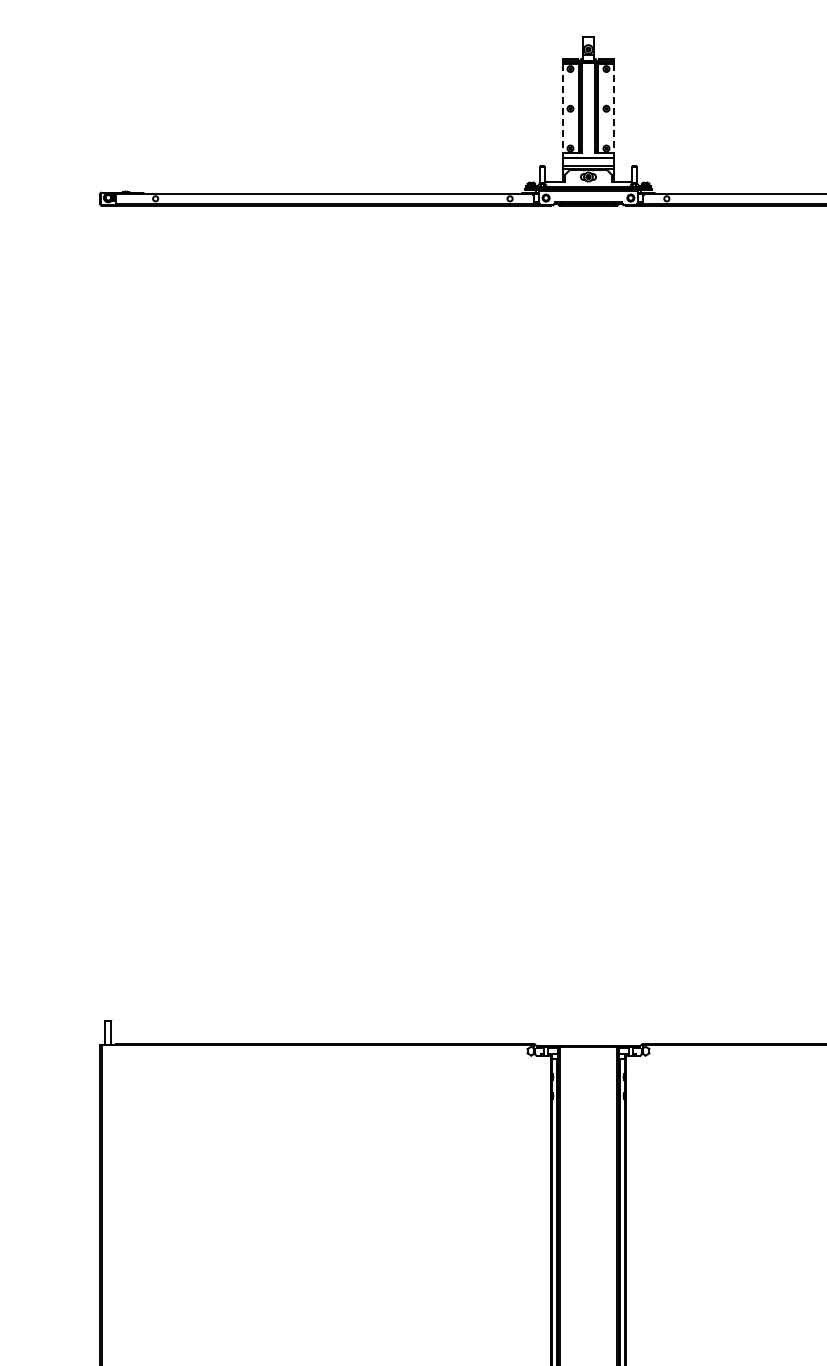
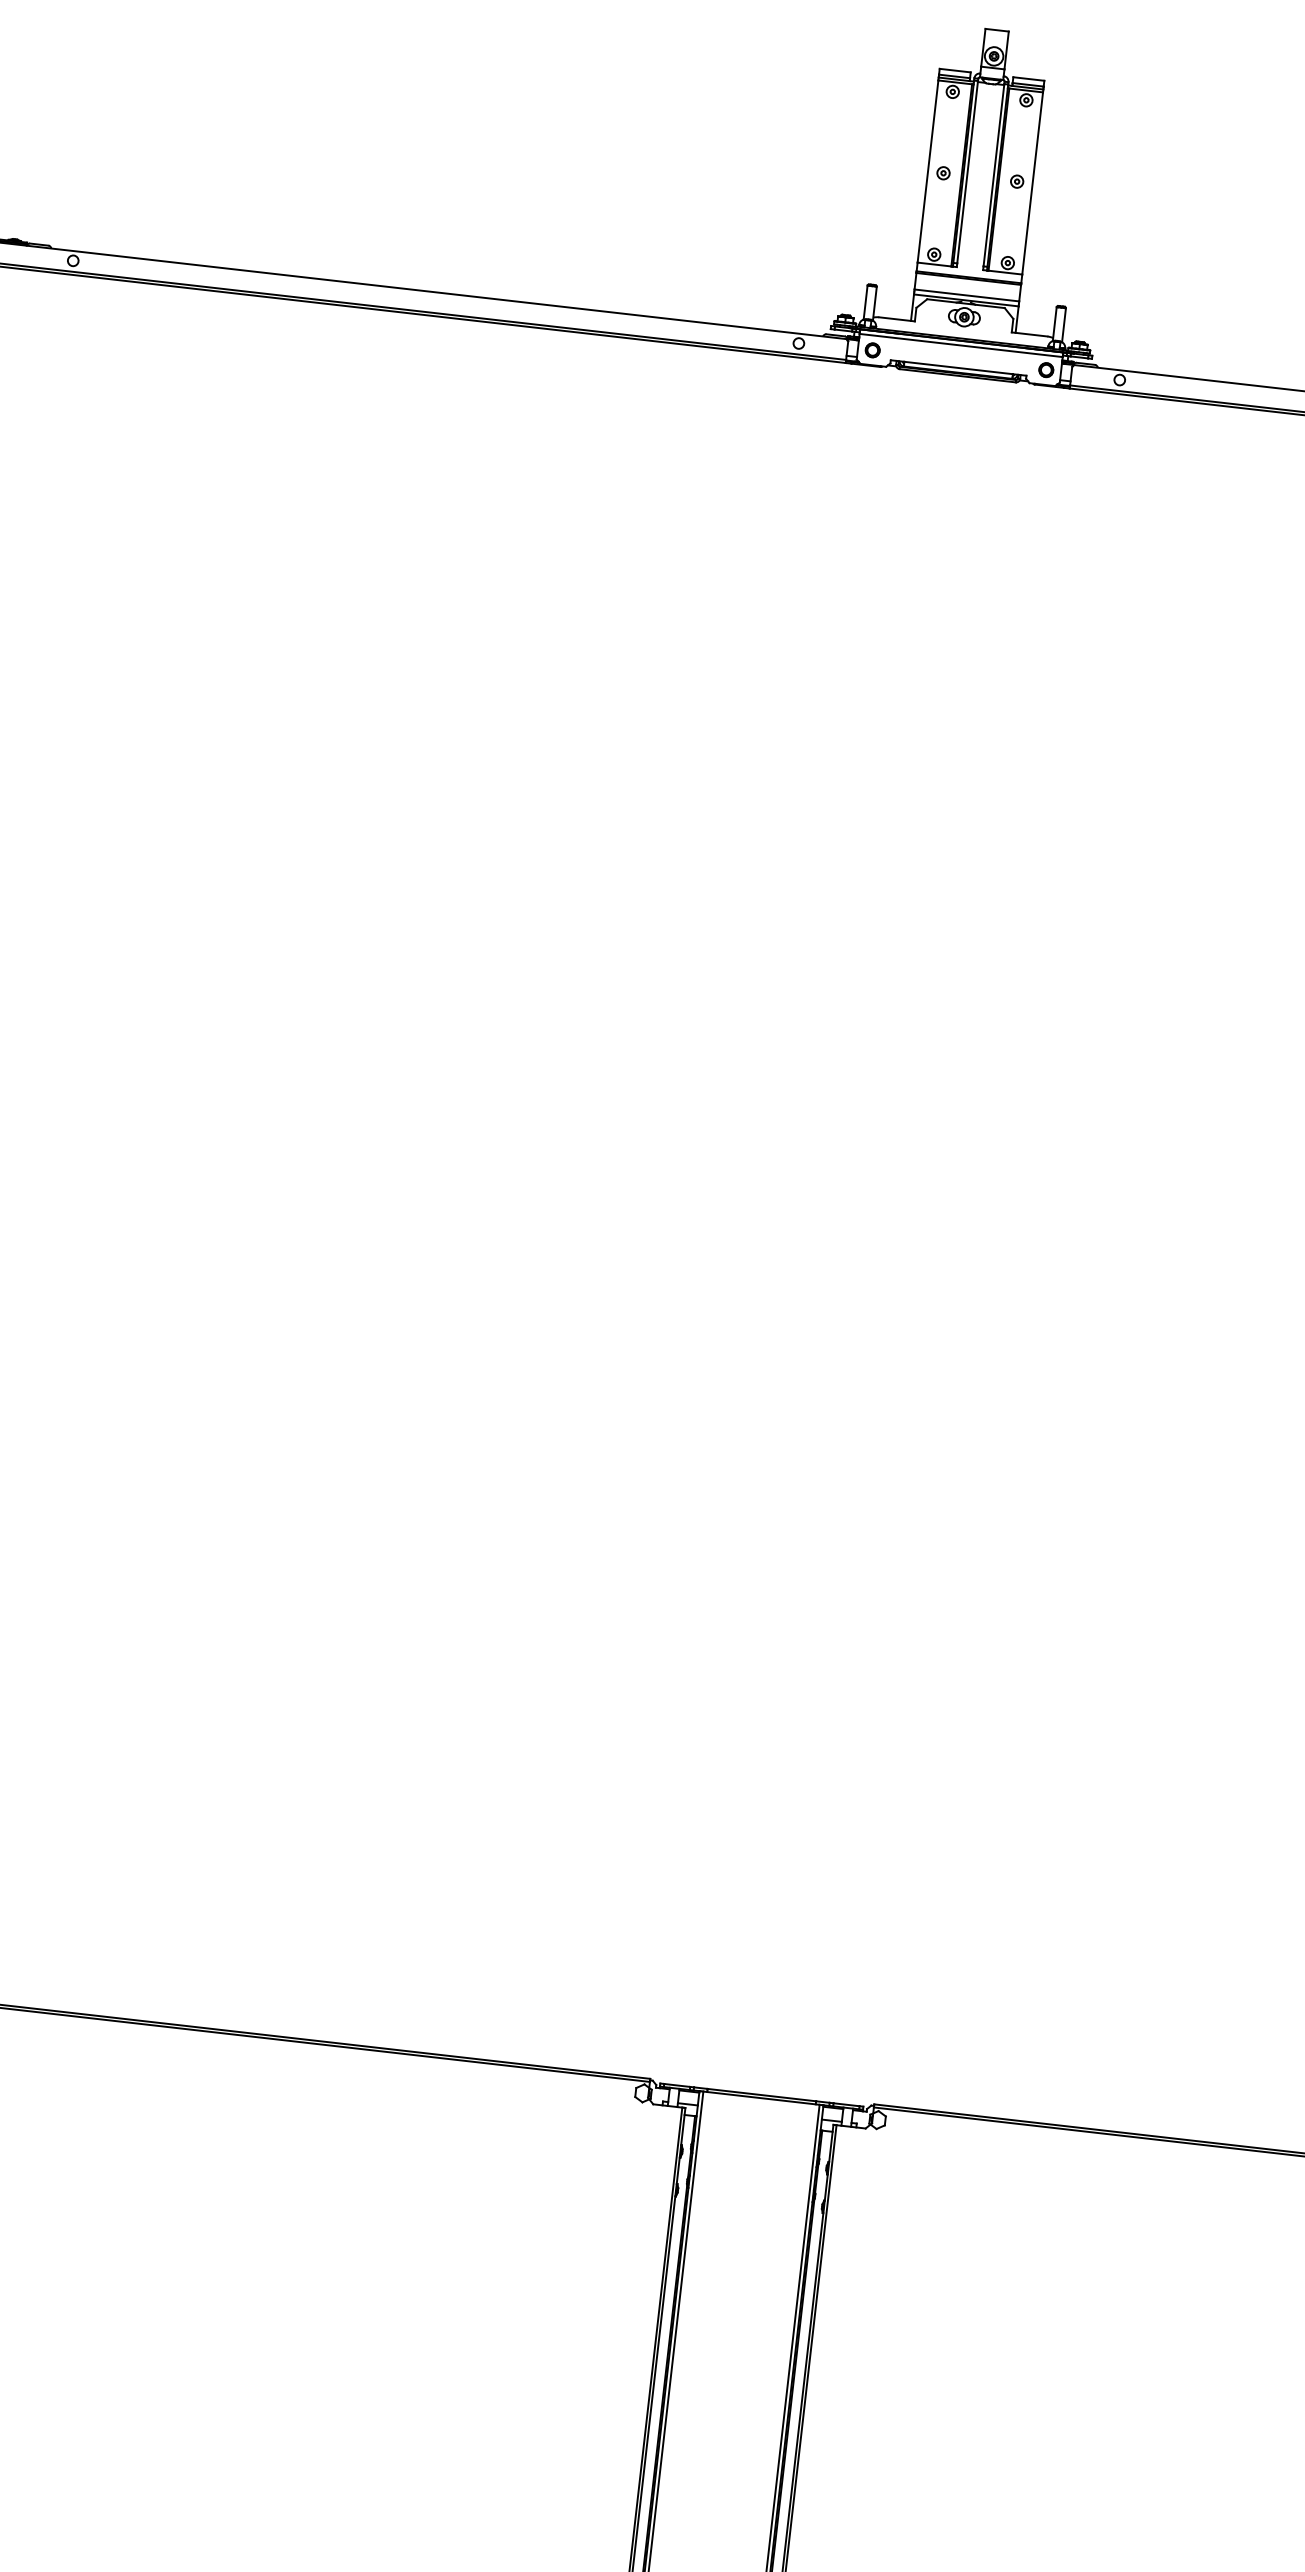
line: (562, 109) -> (926, 172), dashed -> solid
line: (614, 109) -> (1033, 185), dashed -> solid

